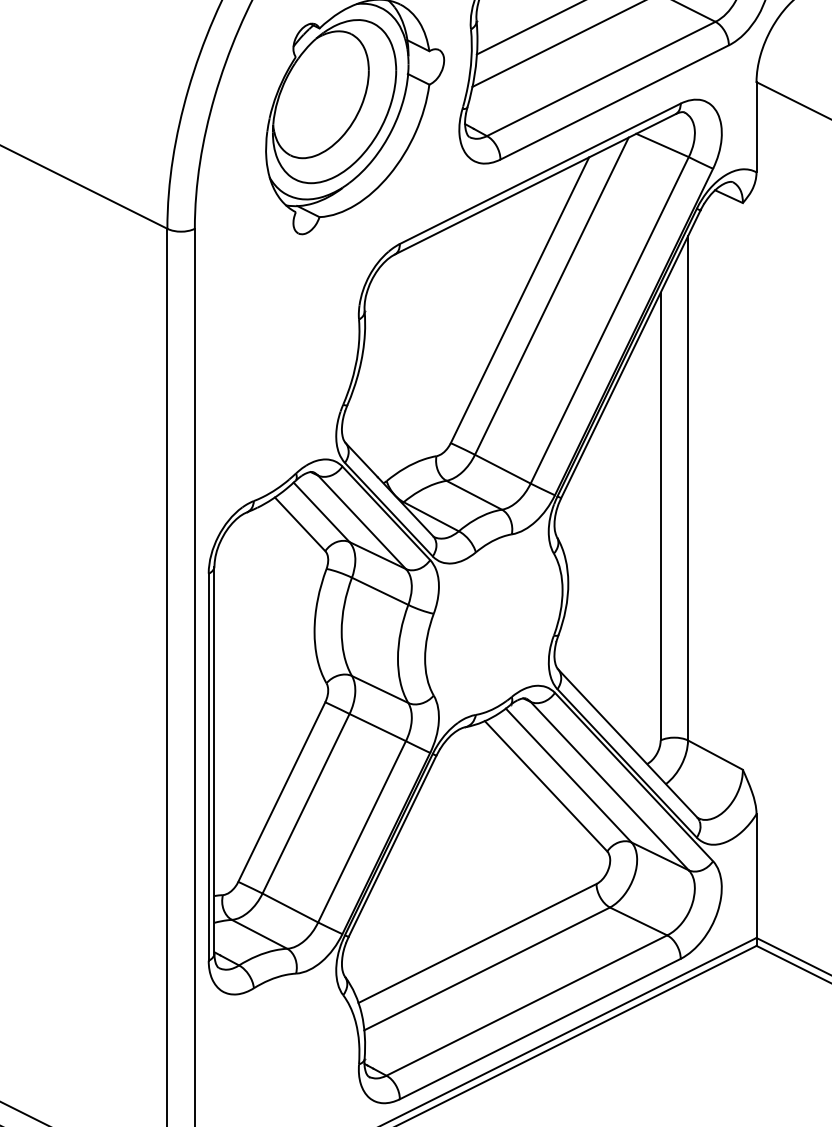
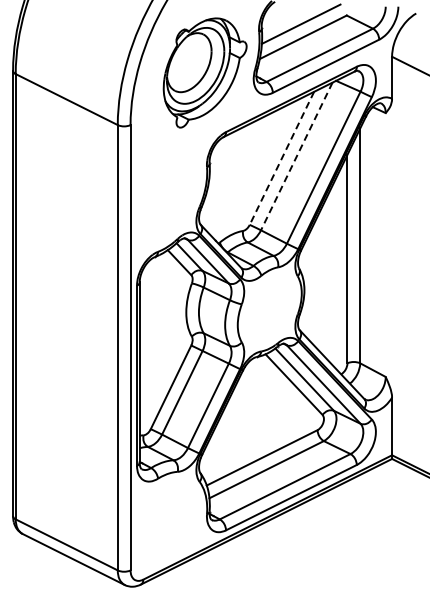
line: (551, 296) -> (296, 156), solid -> dashed
line: (519, 300) -> (281, 158), solid -> dashed

